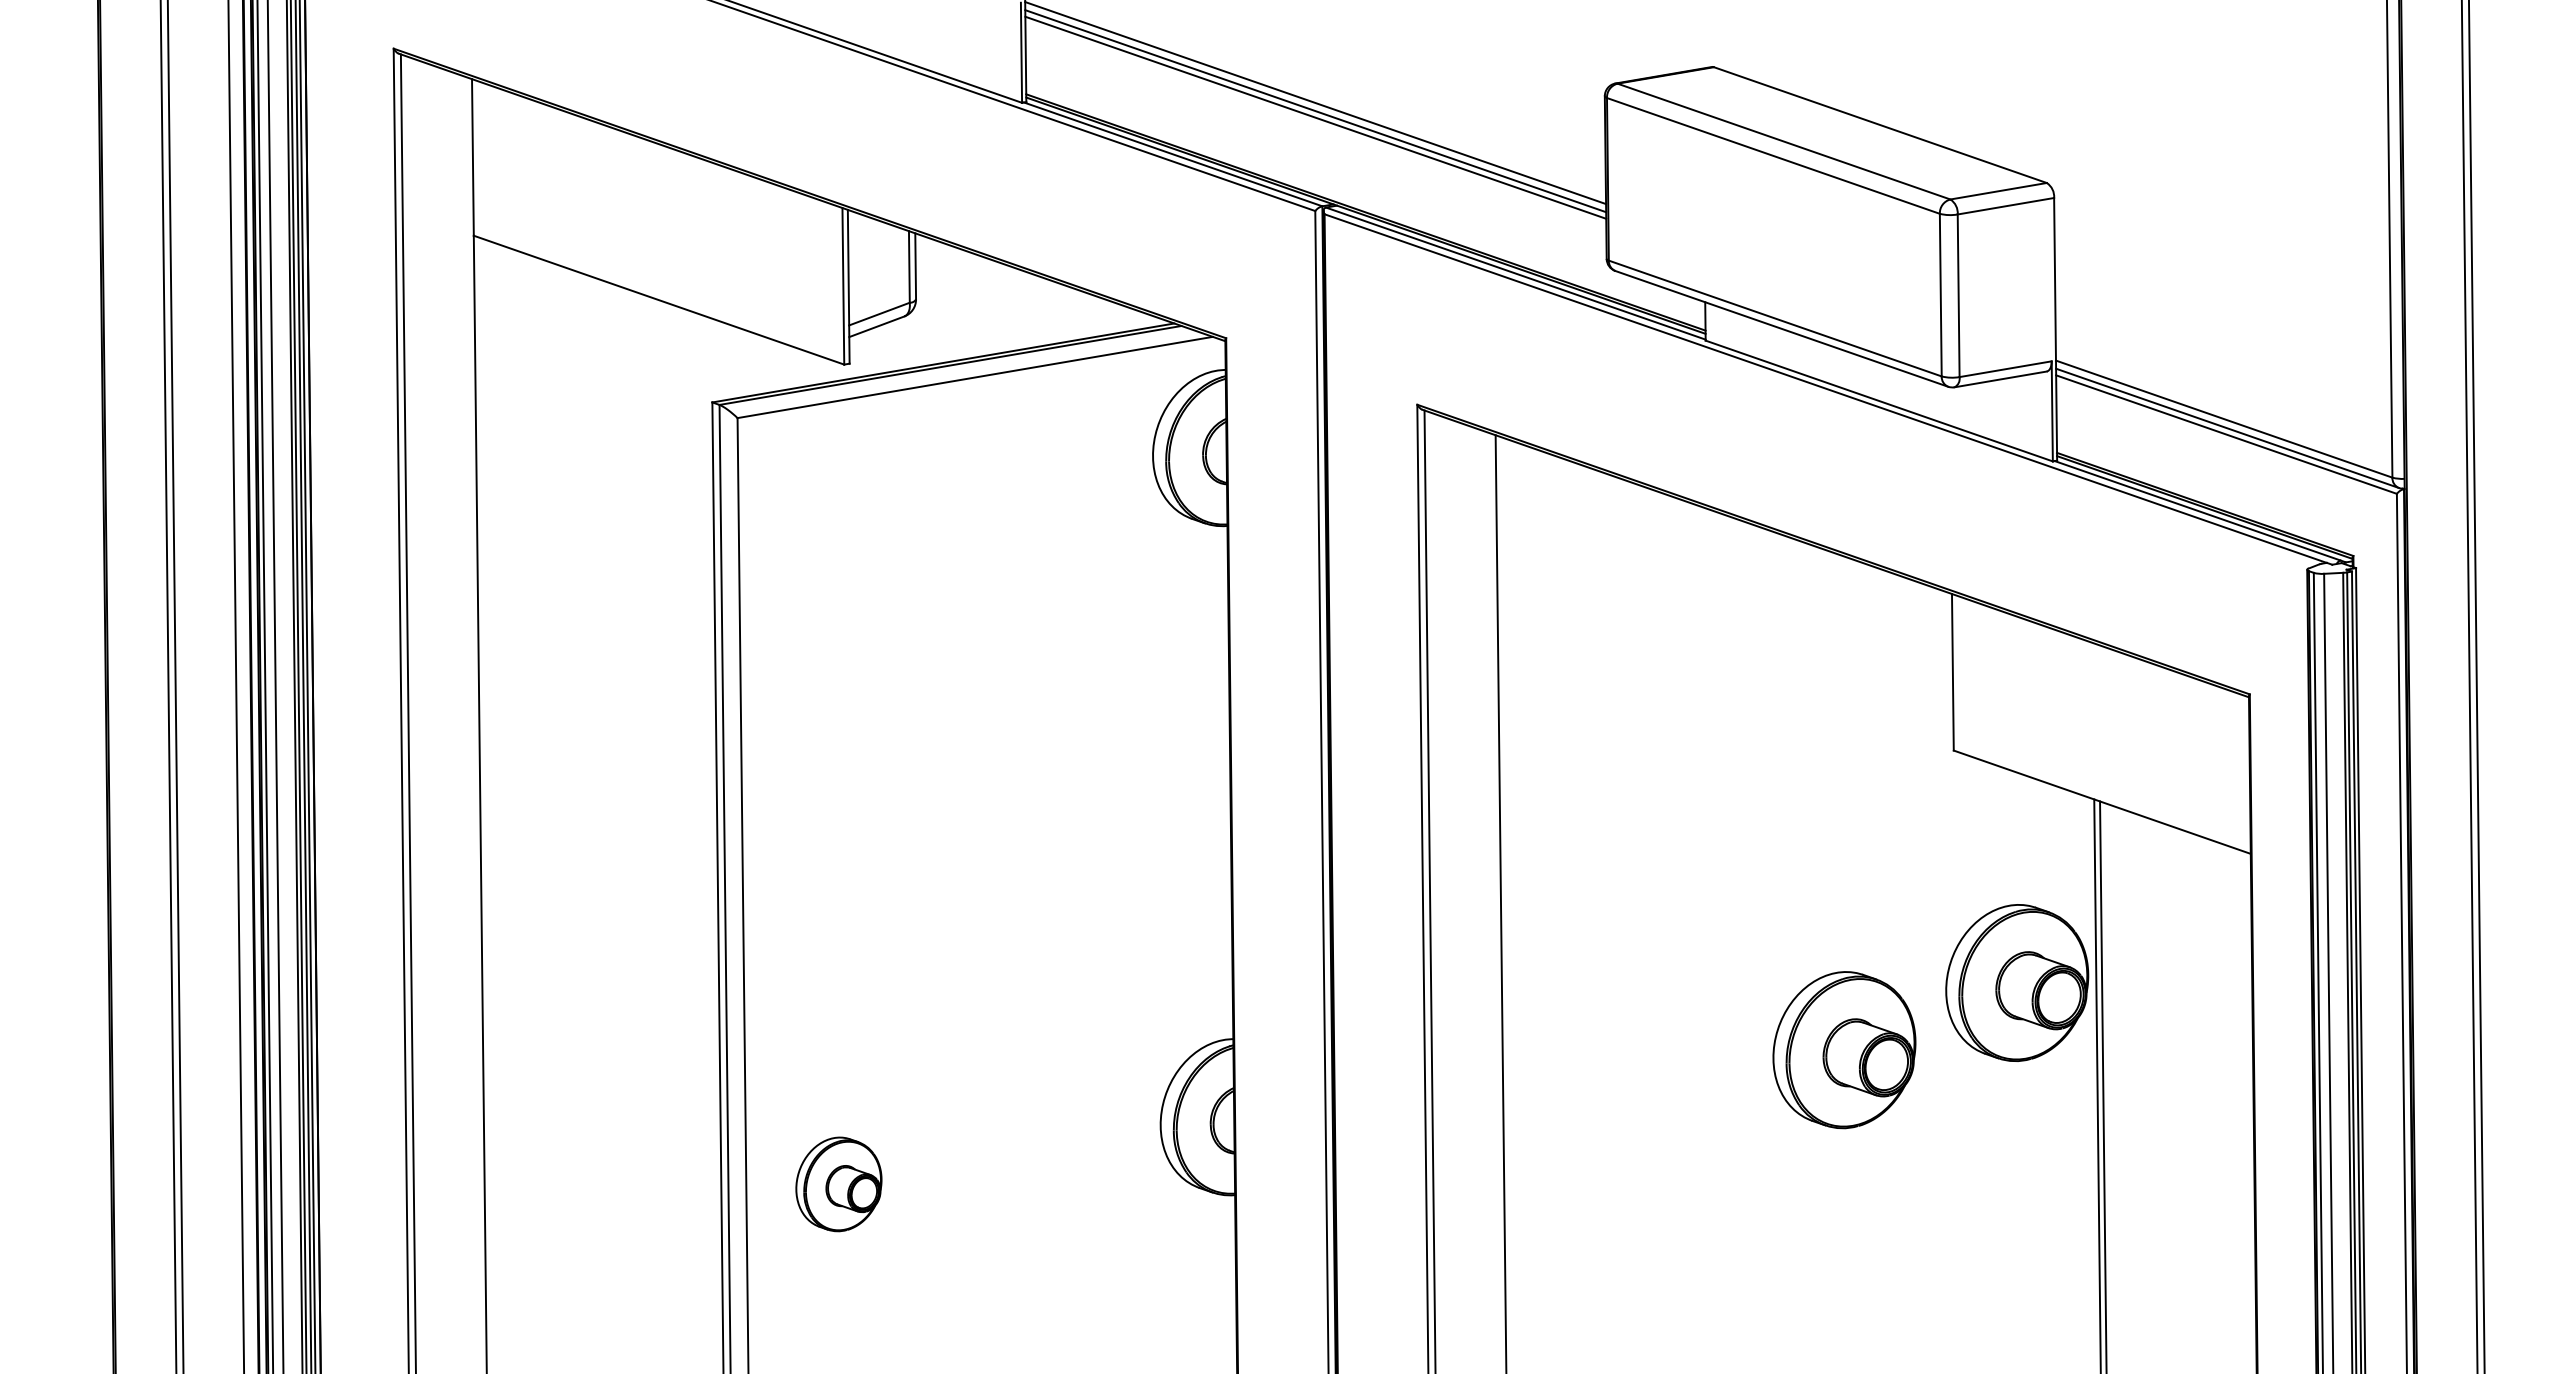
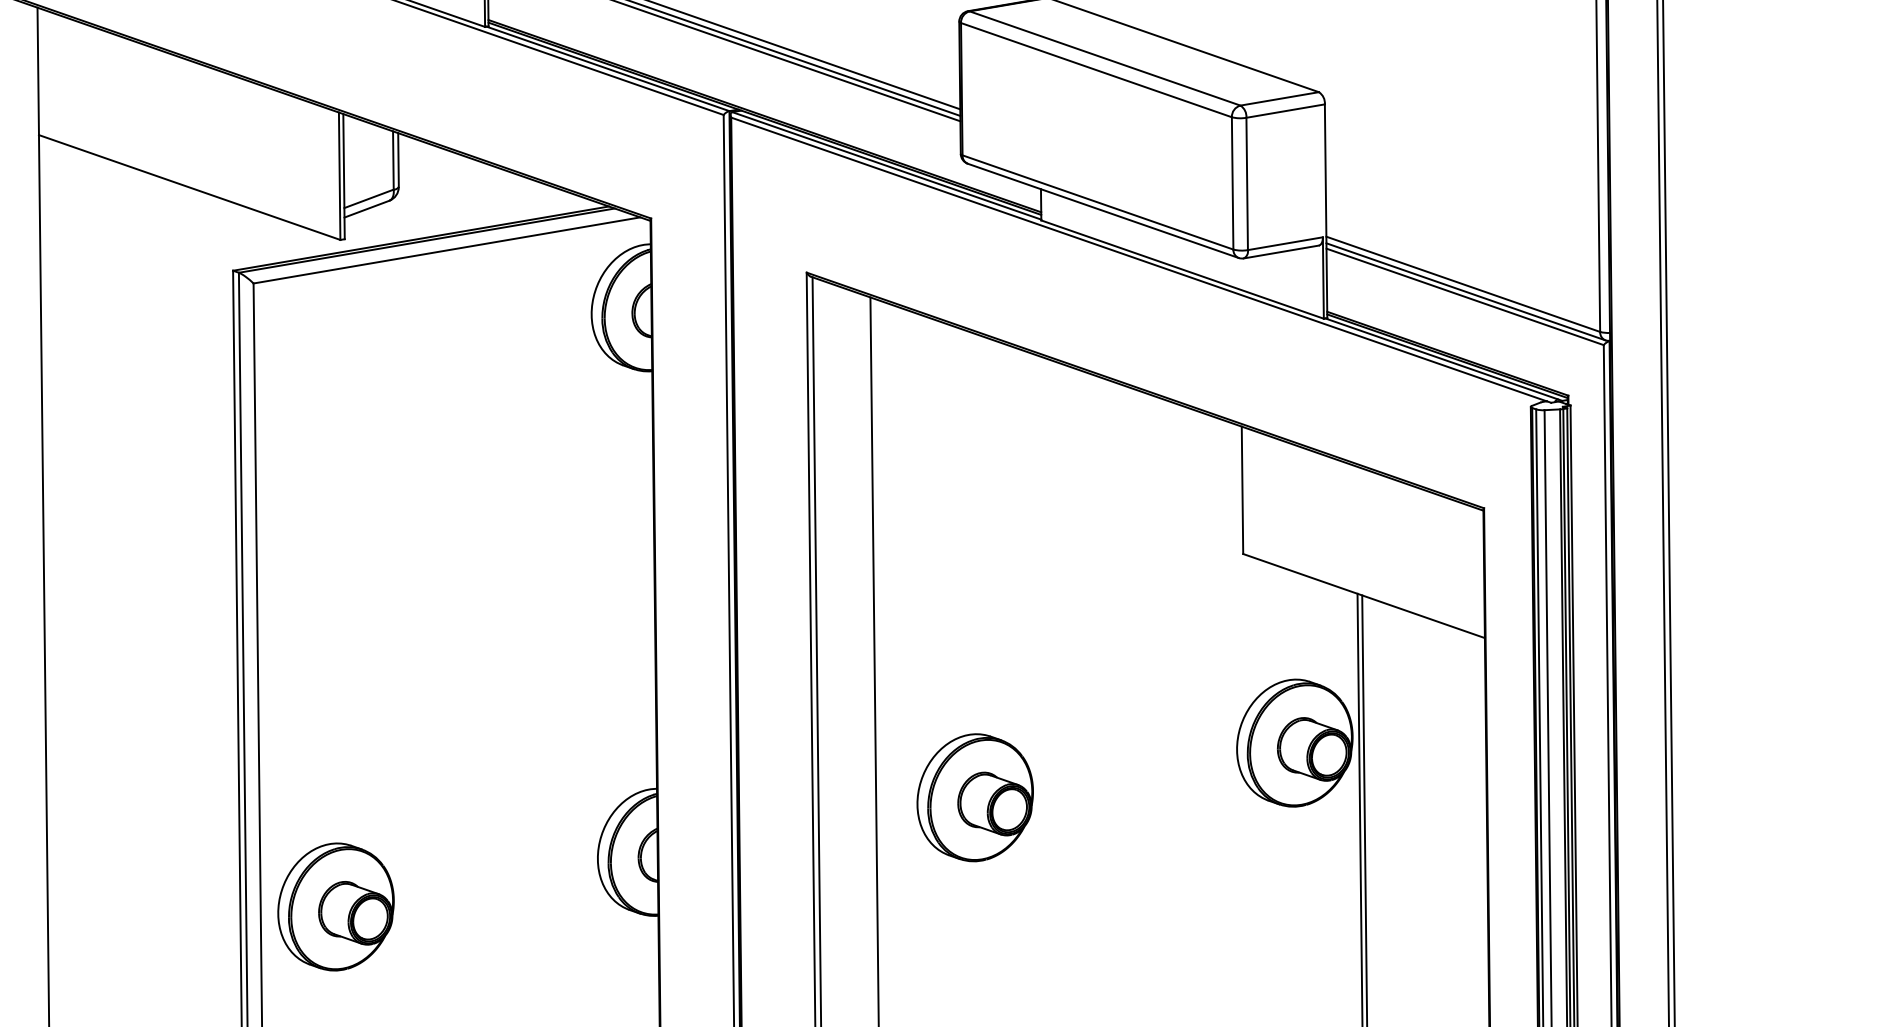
part: (1844, 1050) -> (975, 798), moved
part: (838, 1184) -> (335, 907), size x1.67

